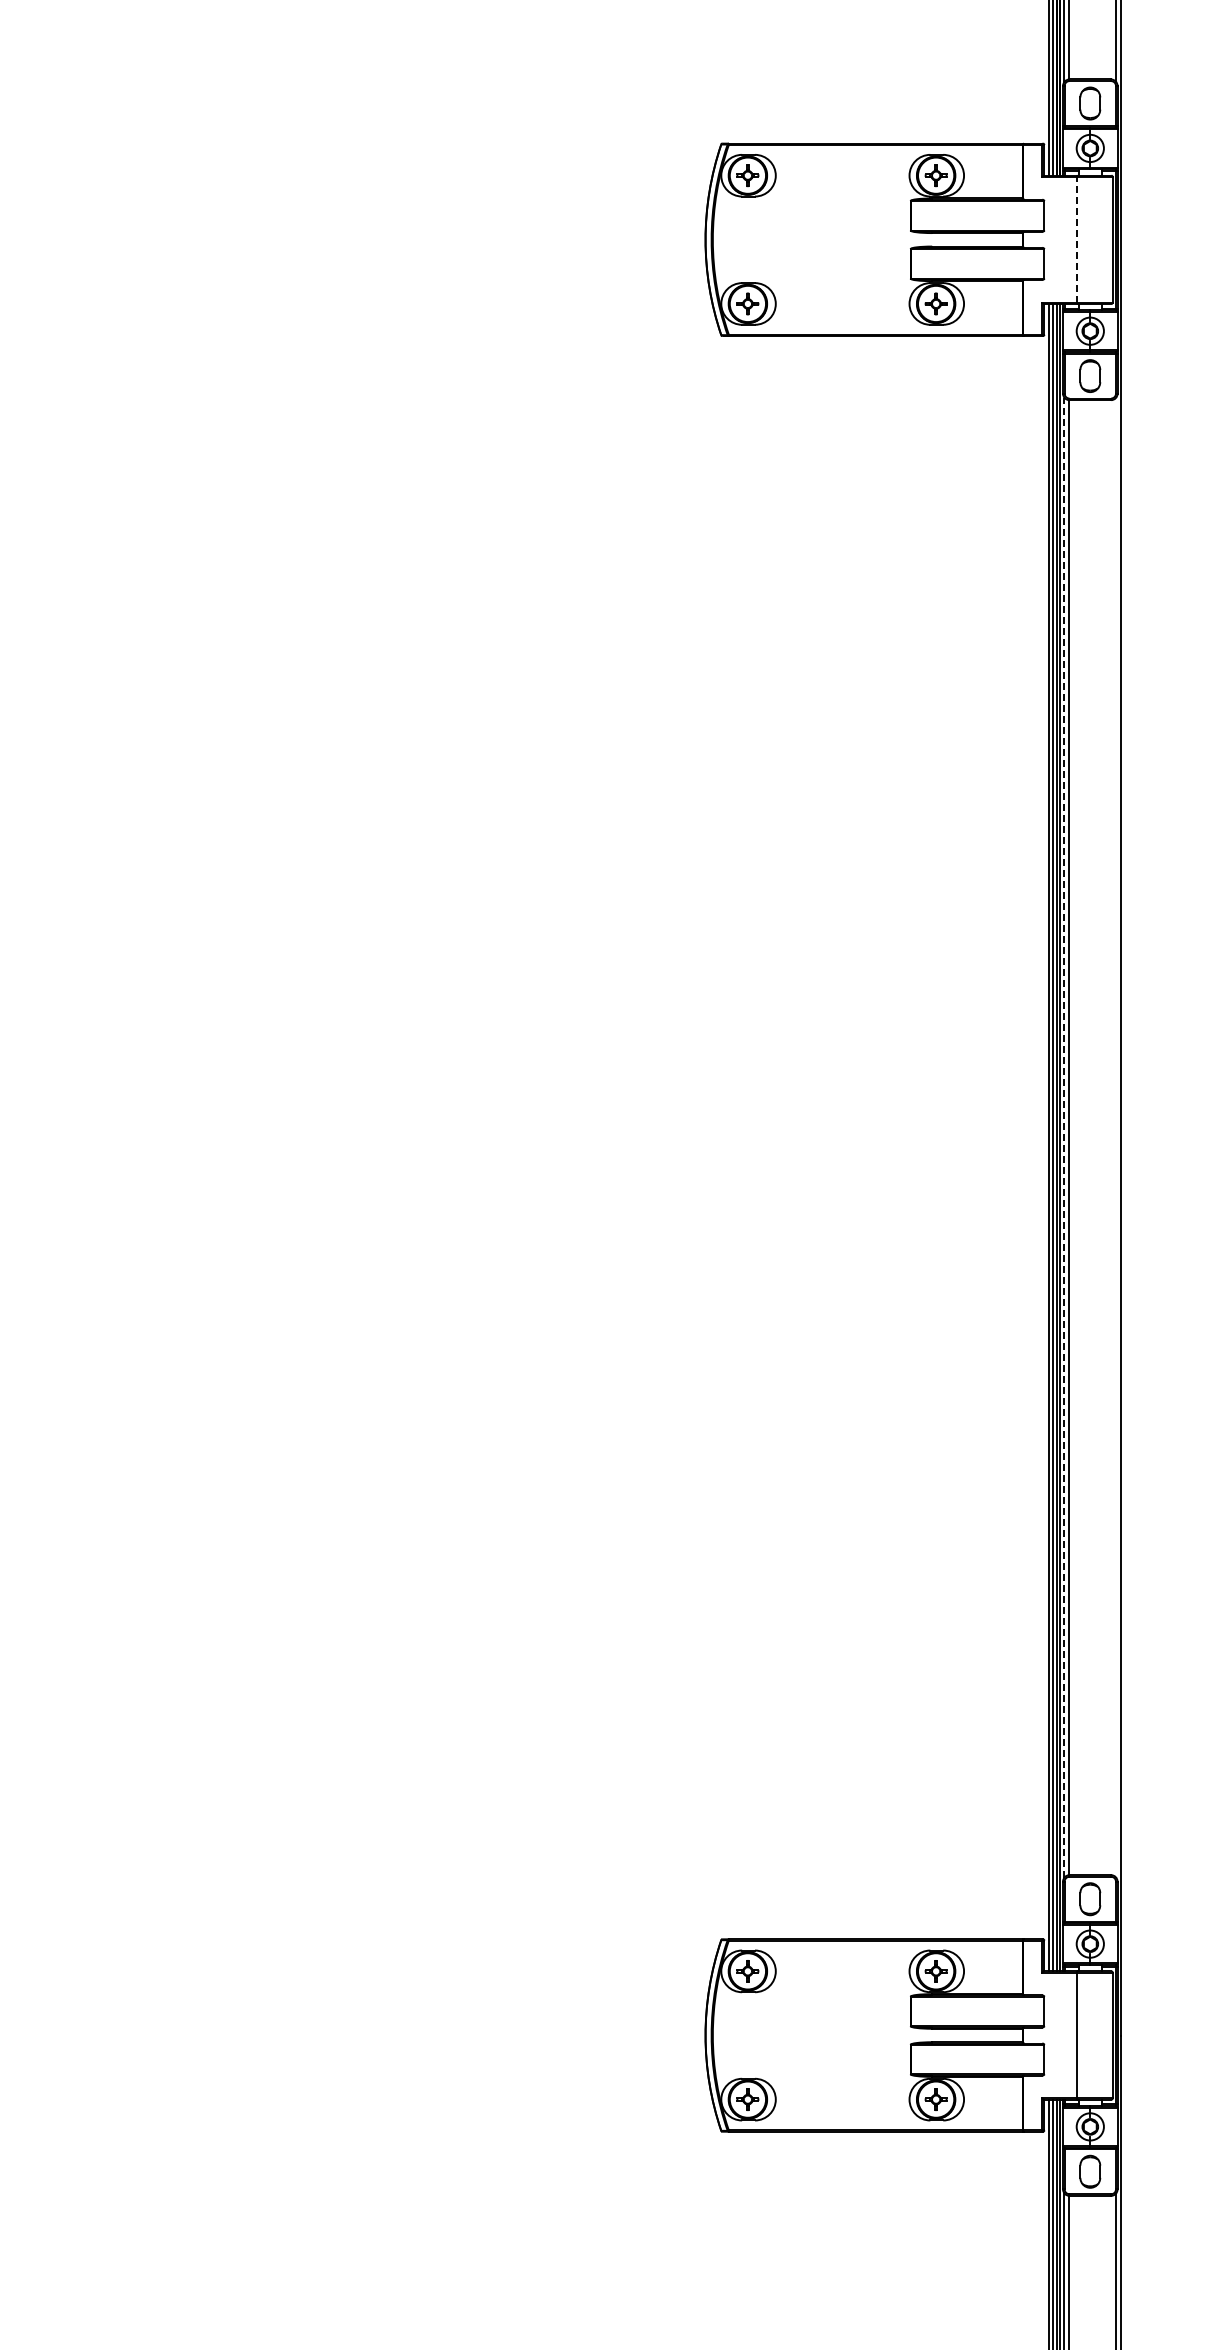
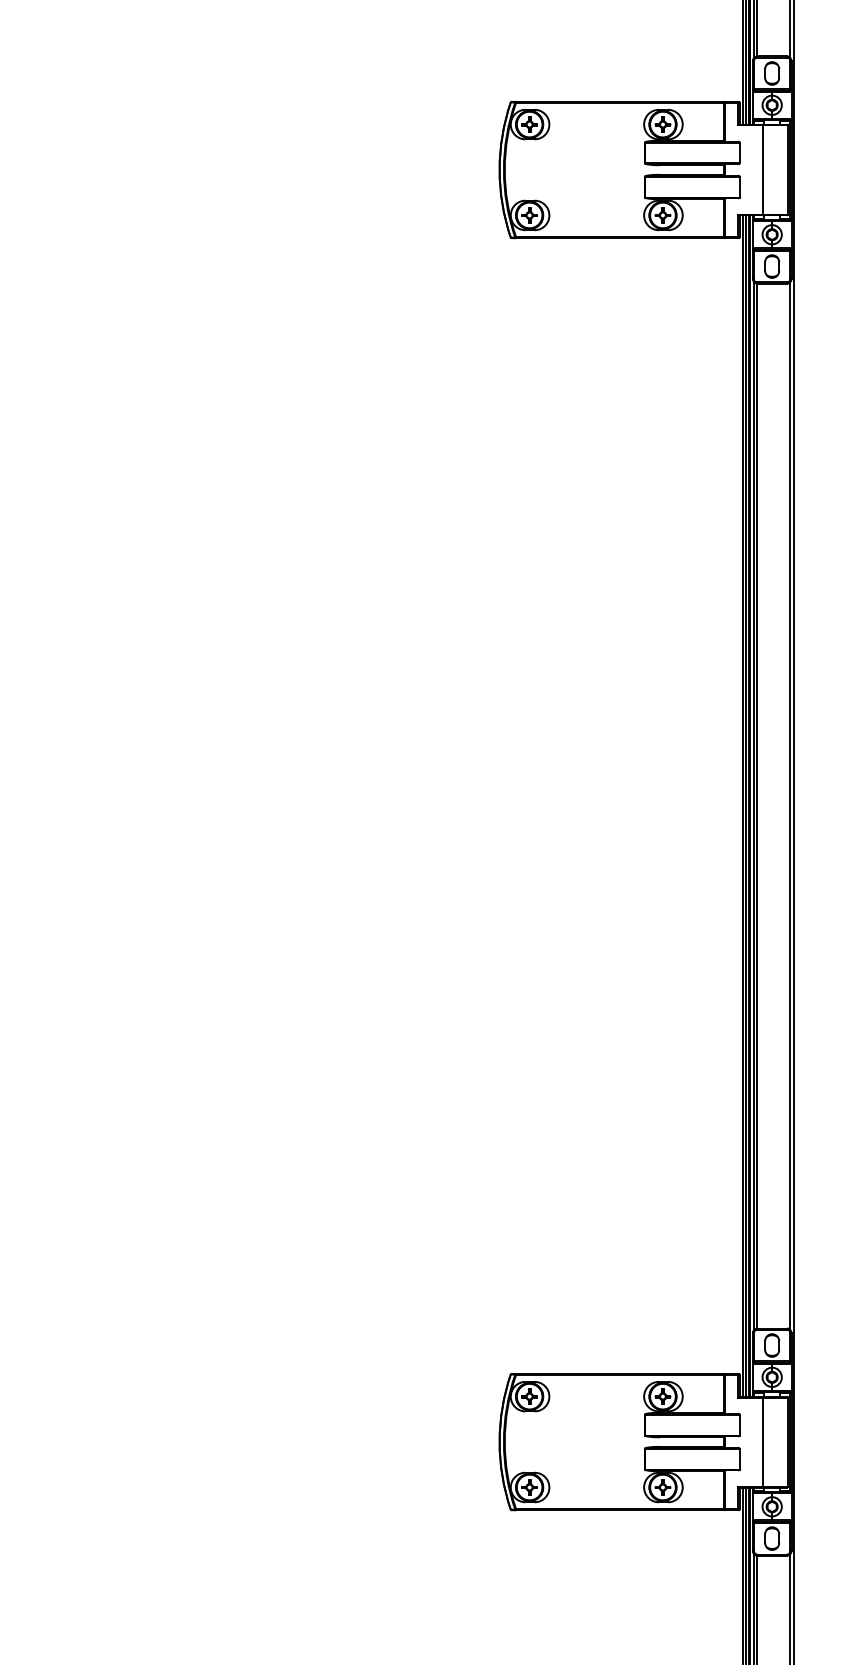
line: (1076, 239) -> (762, 169), dashed -> solid
line: (1064, 1137) -> (753, 805), dashed -> solid
line: (1115, 1137) -> (790, 805), added

